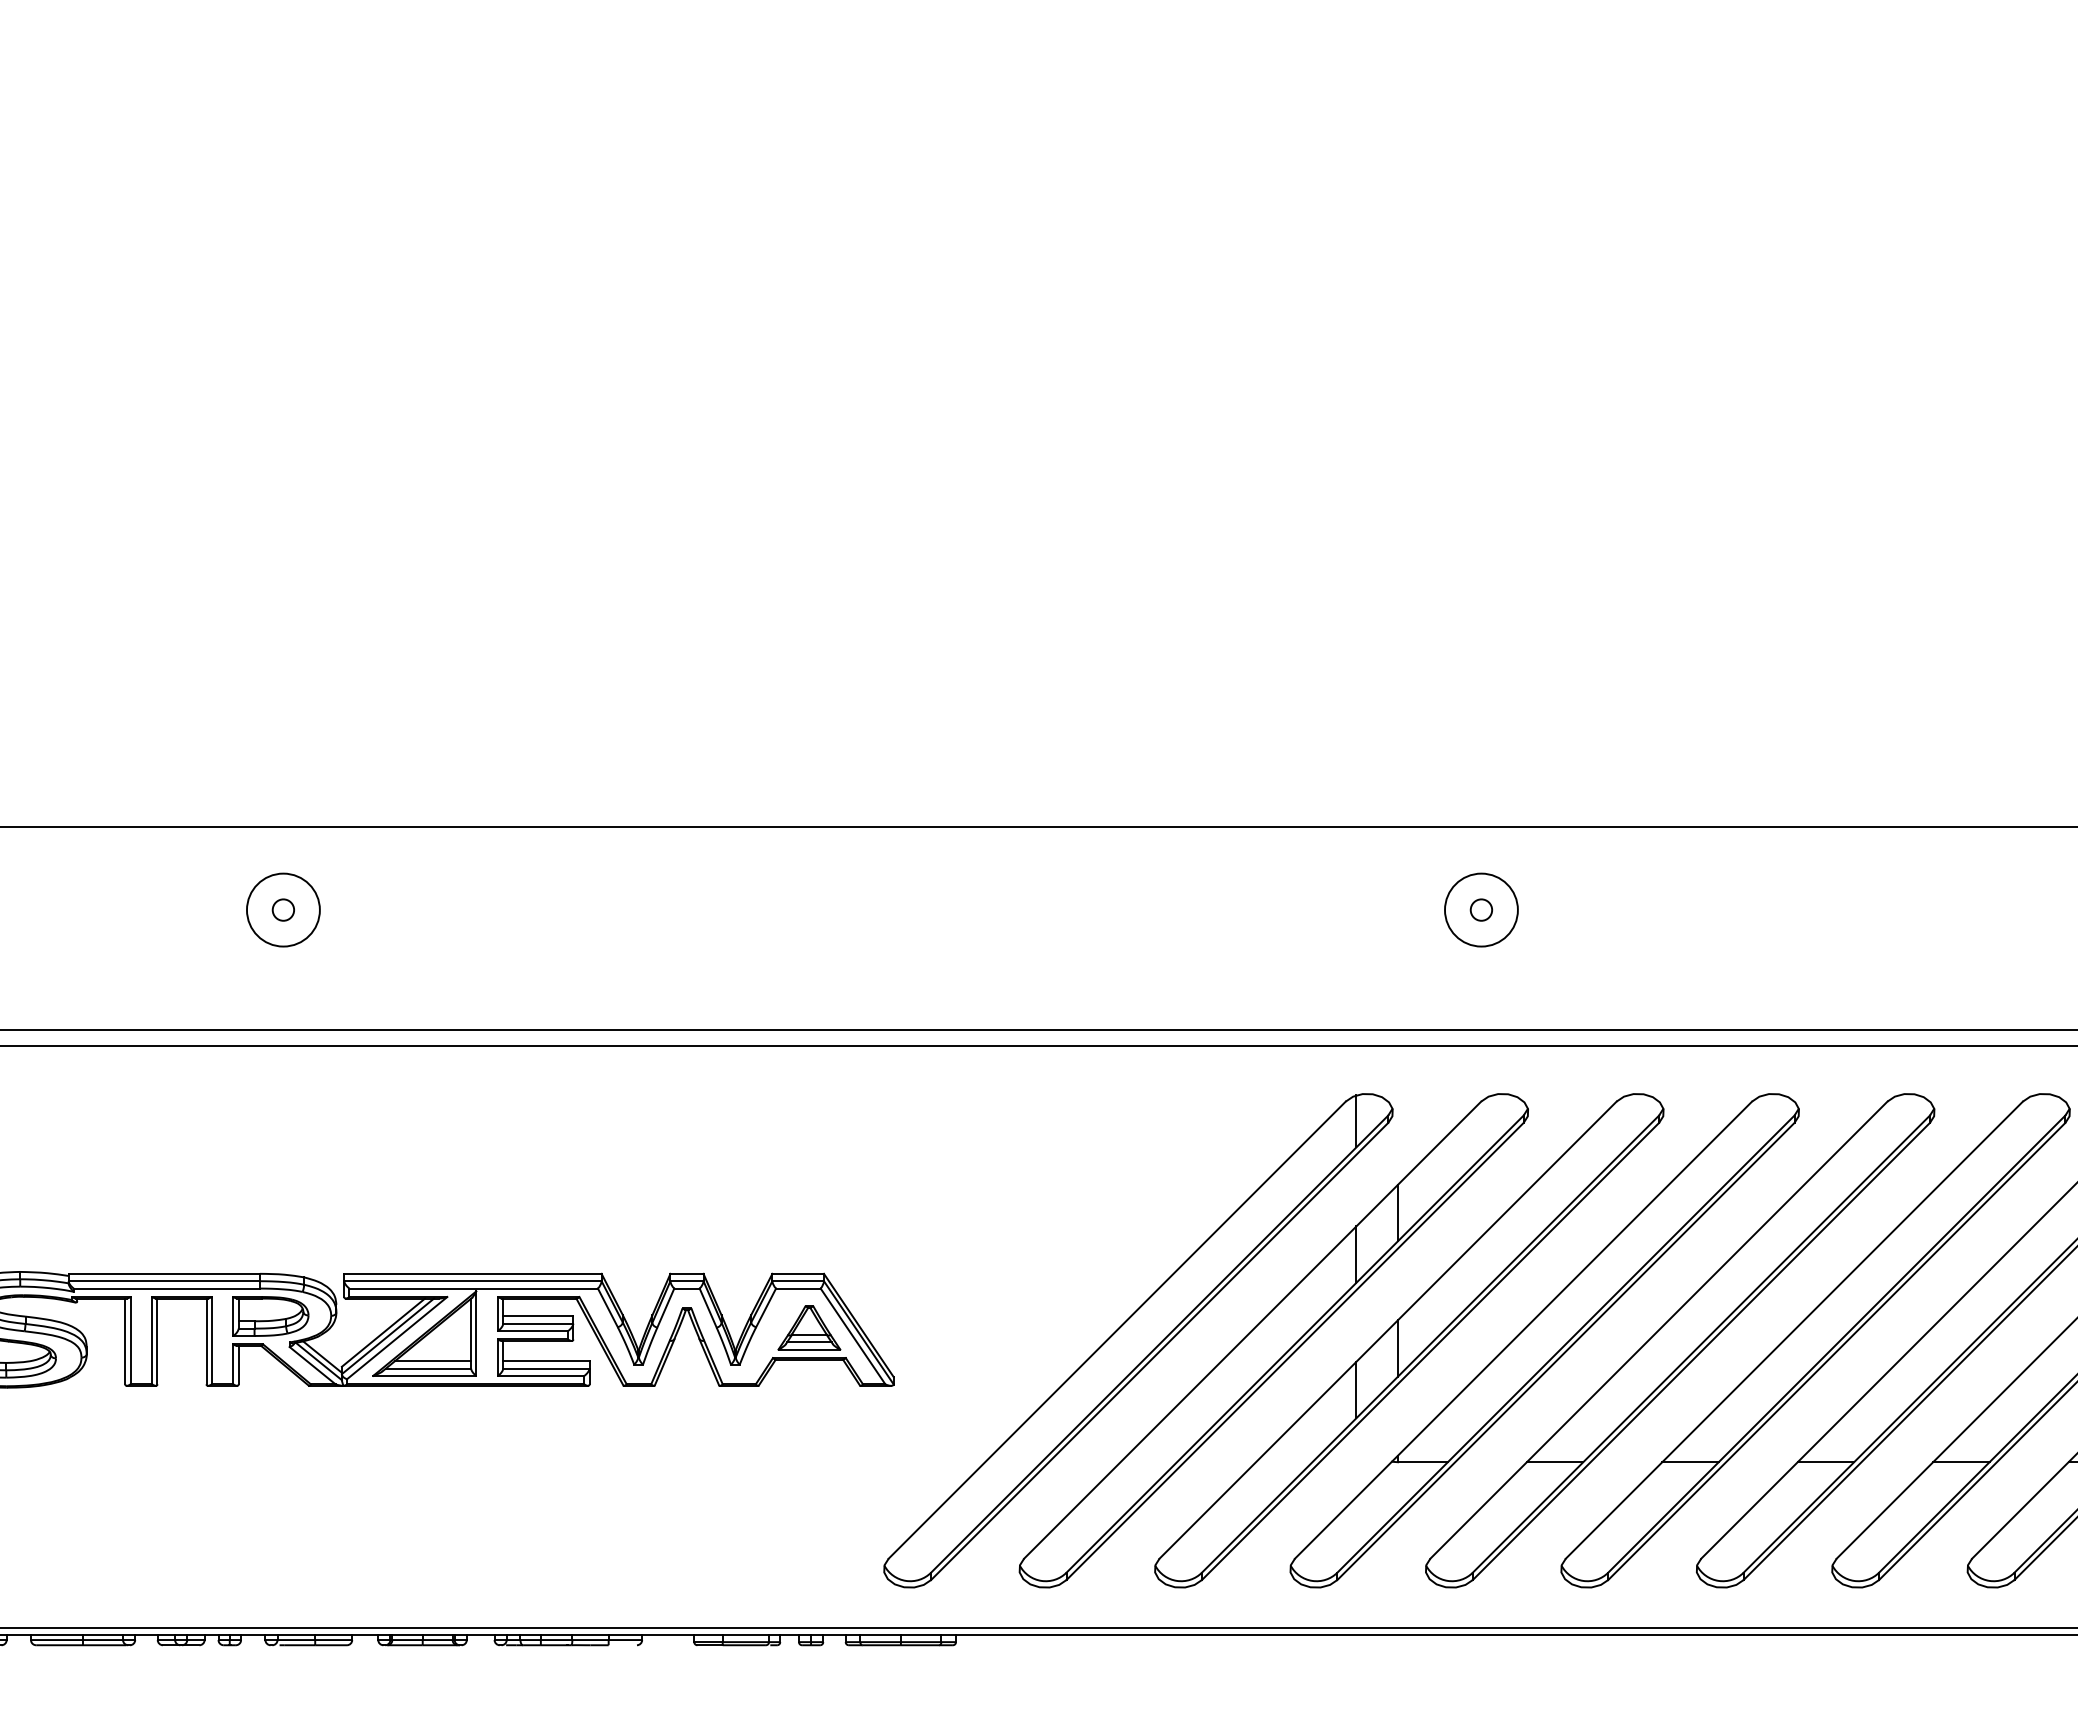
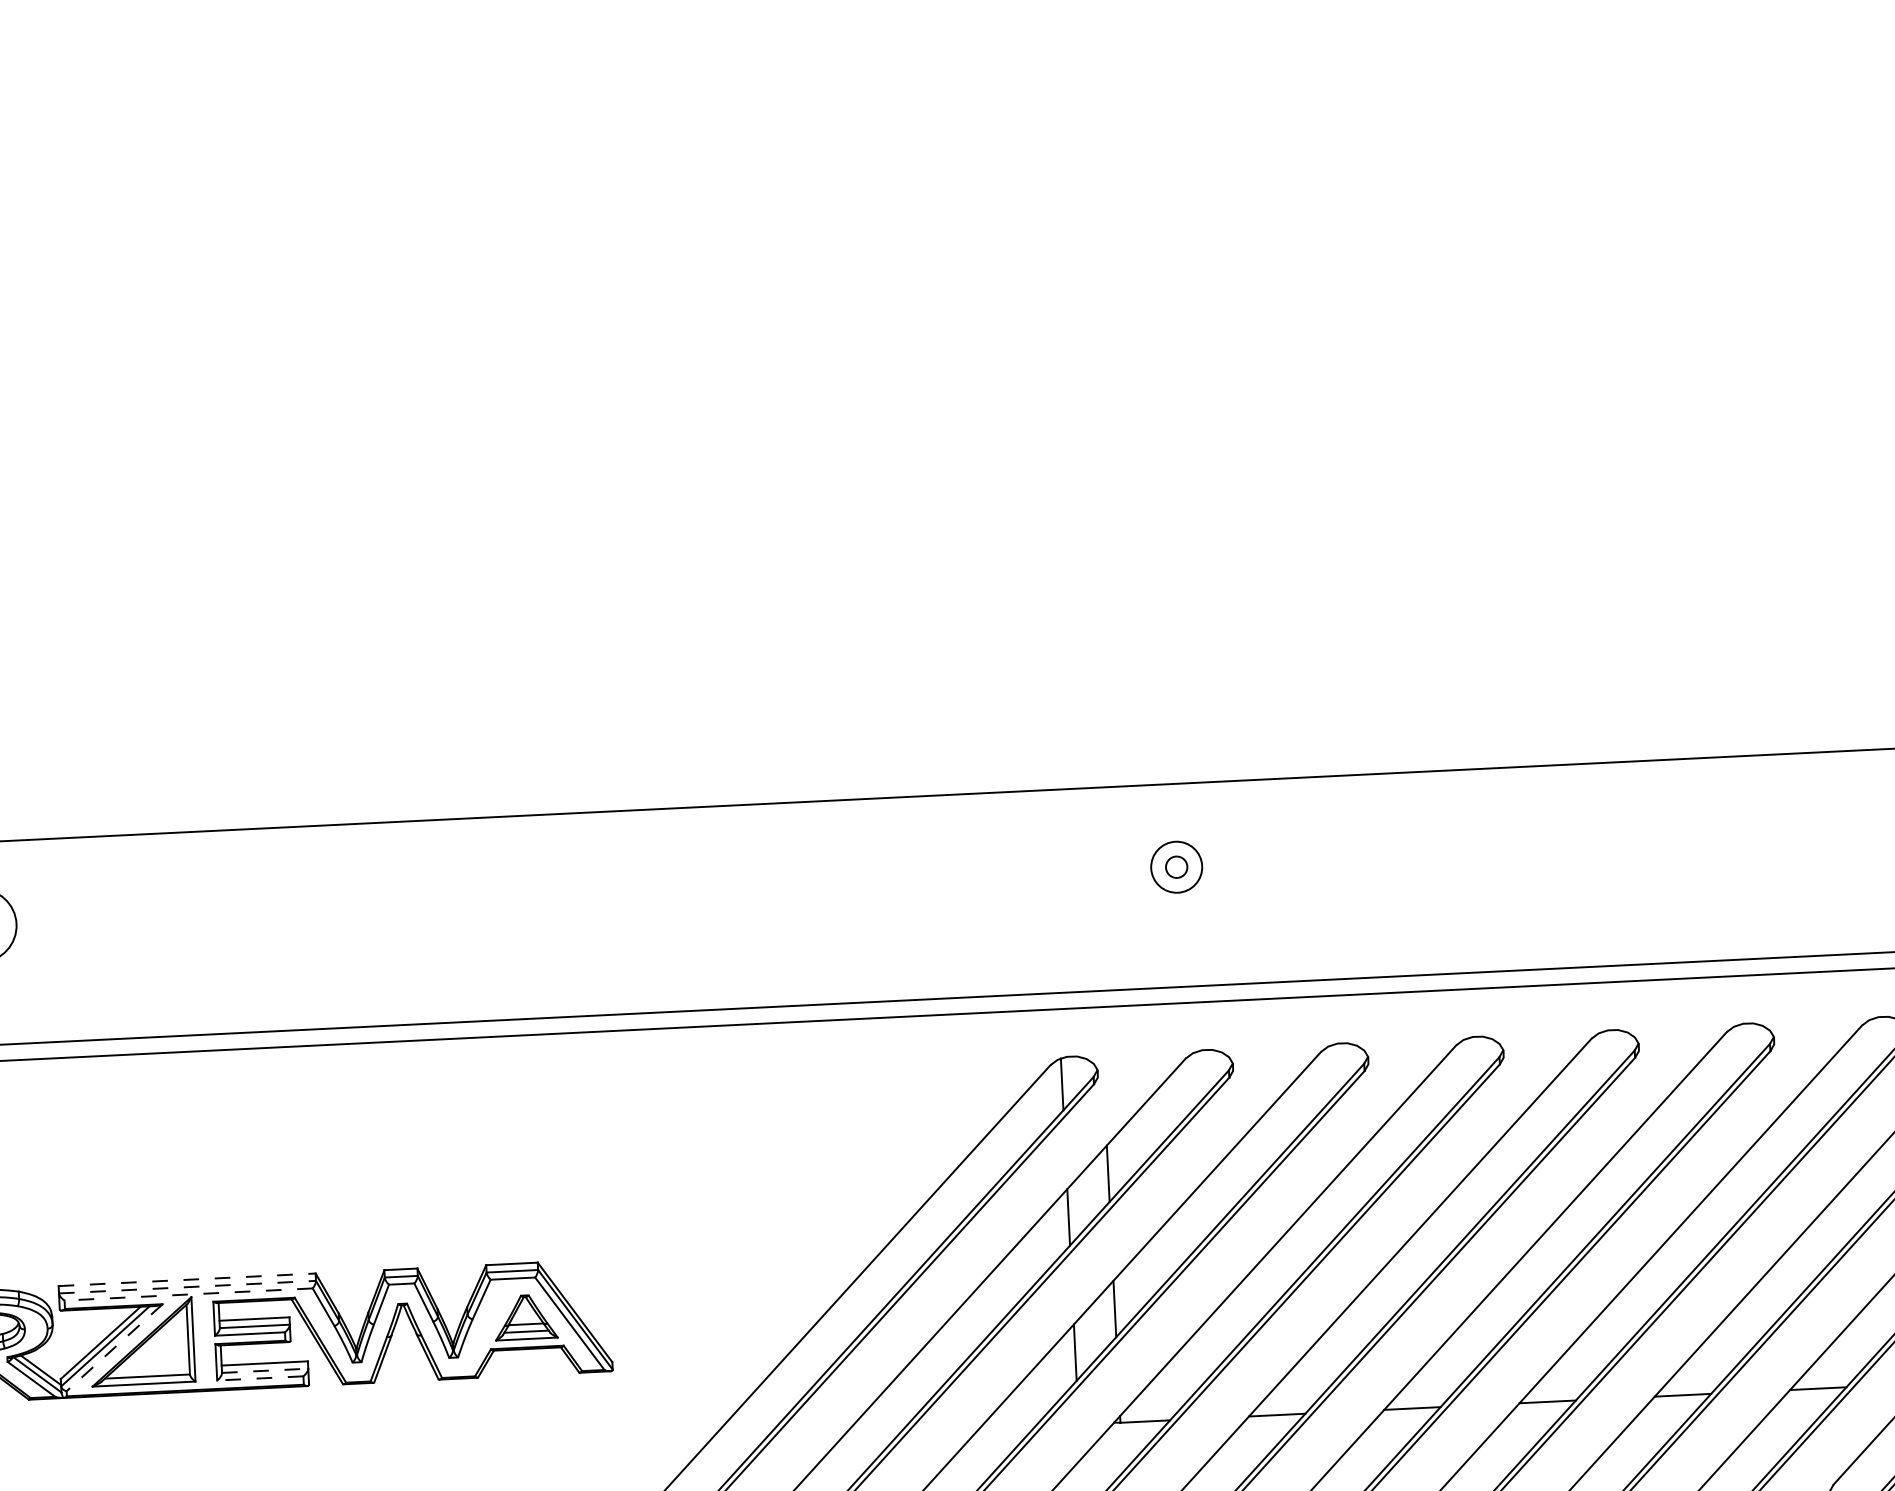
circle: (1481, 909) -> (1176, 866), size x0.7
line: (472, 1273) -> (186, 1279), solid -> dashed
line: (472, 1281) -> (187, 1287), solid -> dashed
line: (473, 1288) -> (188, 1294), solid -> dashed
line: (397, 1338) -> (114, 1348), solid -> dashed
line: (432, 1361) -> (151, 1369), removed
line: (546, 1368) -> (265, 1370), solid -> dashed
line: (540, 1375) -> (259, 1378), solid -> dashed

